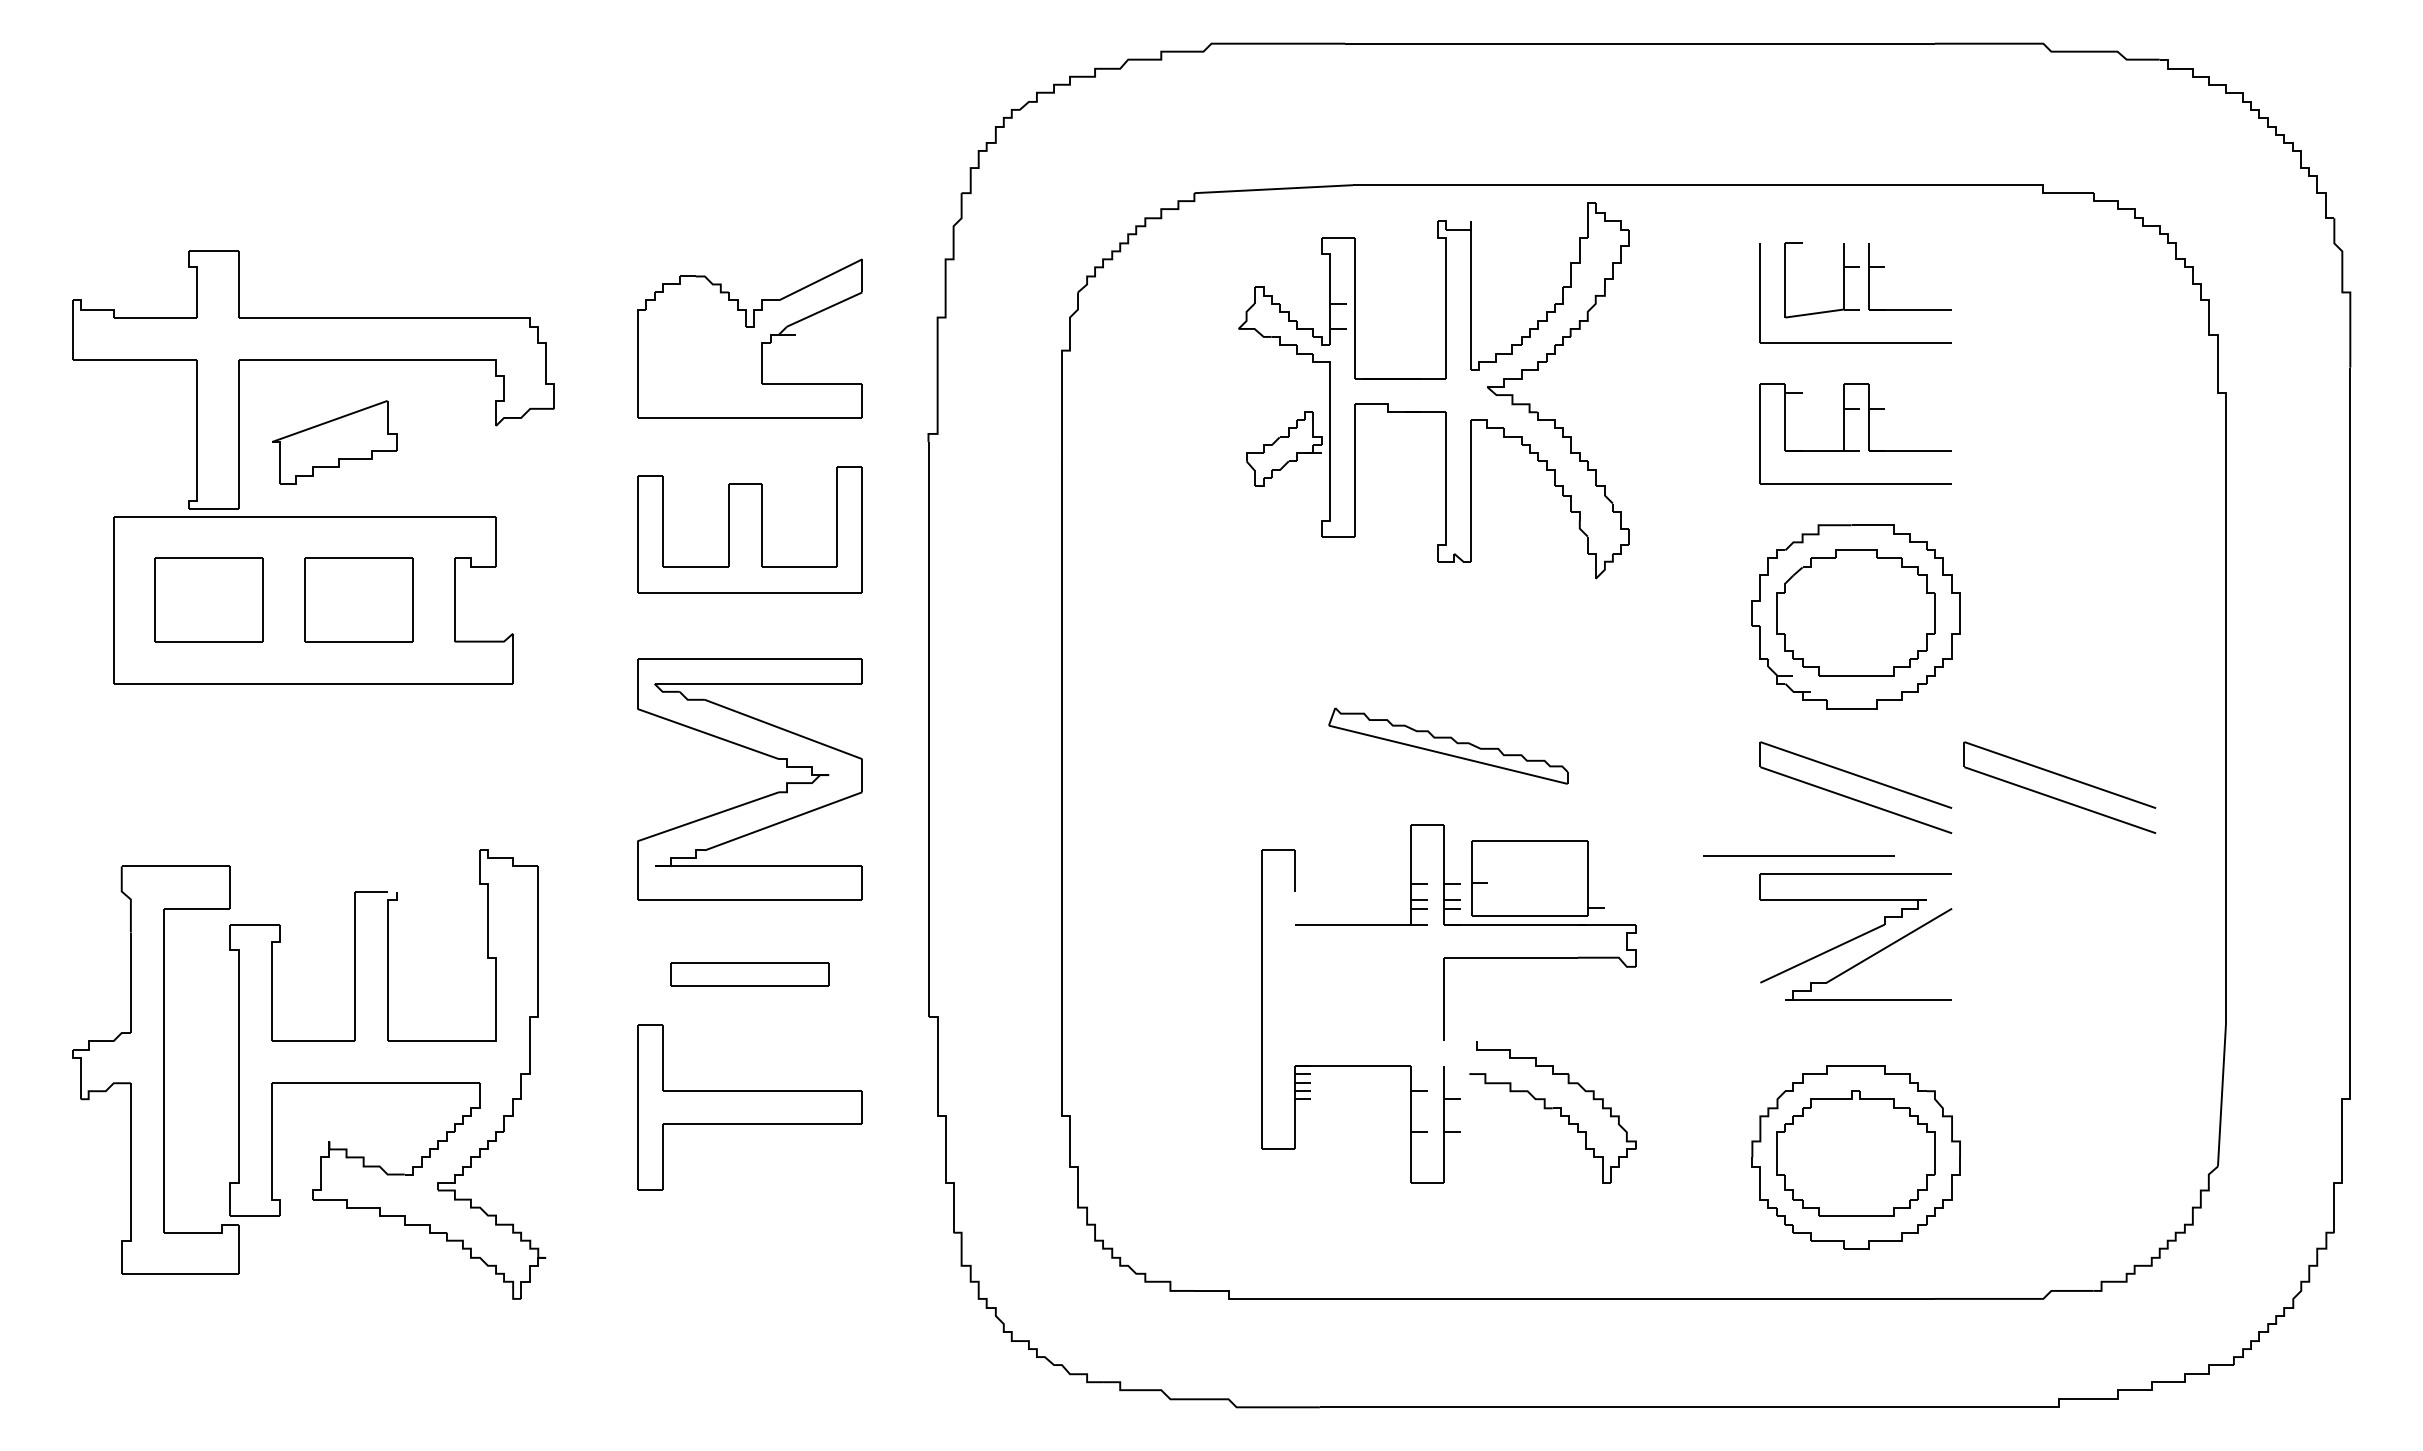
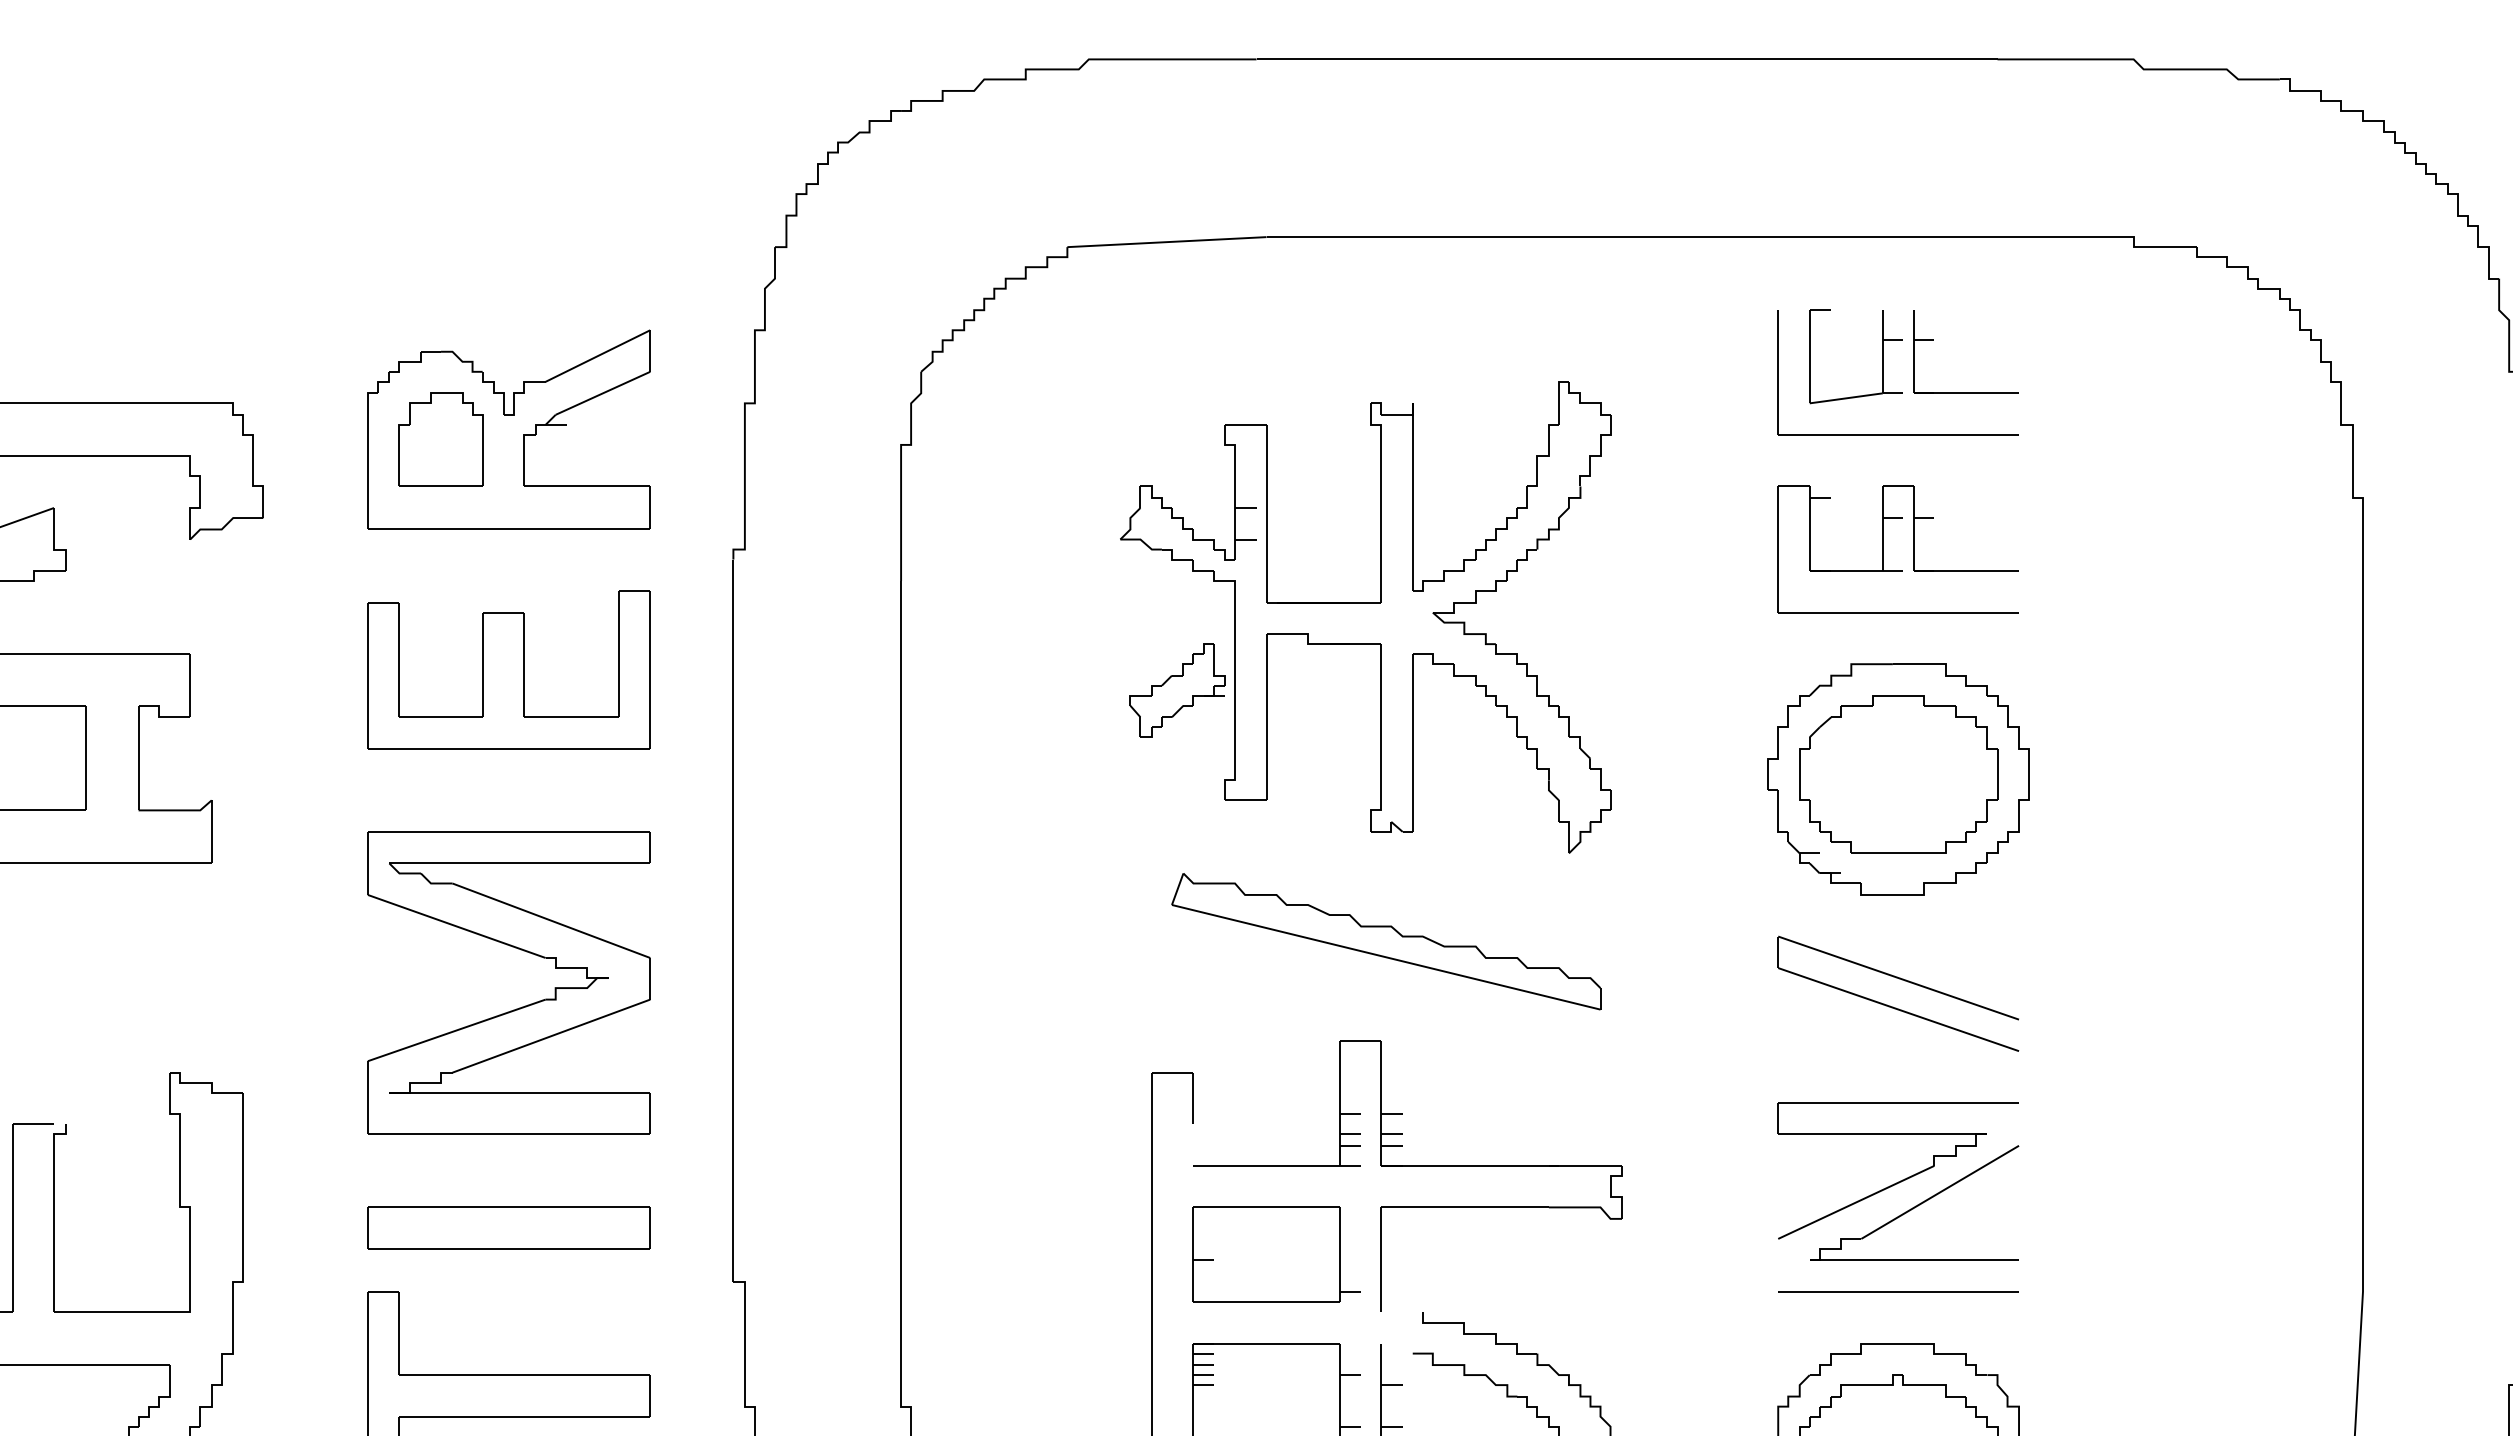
part: (695, 346) -> (440, 439), added
part: (1433, 390) -> (1365, 616), moved
part: (1448, 745) -> (1386, 940), size x1.43
part: (2063, 777) -> (2158, 981), removed
line: (1798, 855) -> (1897, 1291), moved
part: (1537, 878) -> (1275, 1254), moved
part: (749, 974) -> (508, 1228), size x1.43

